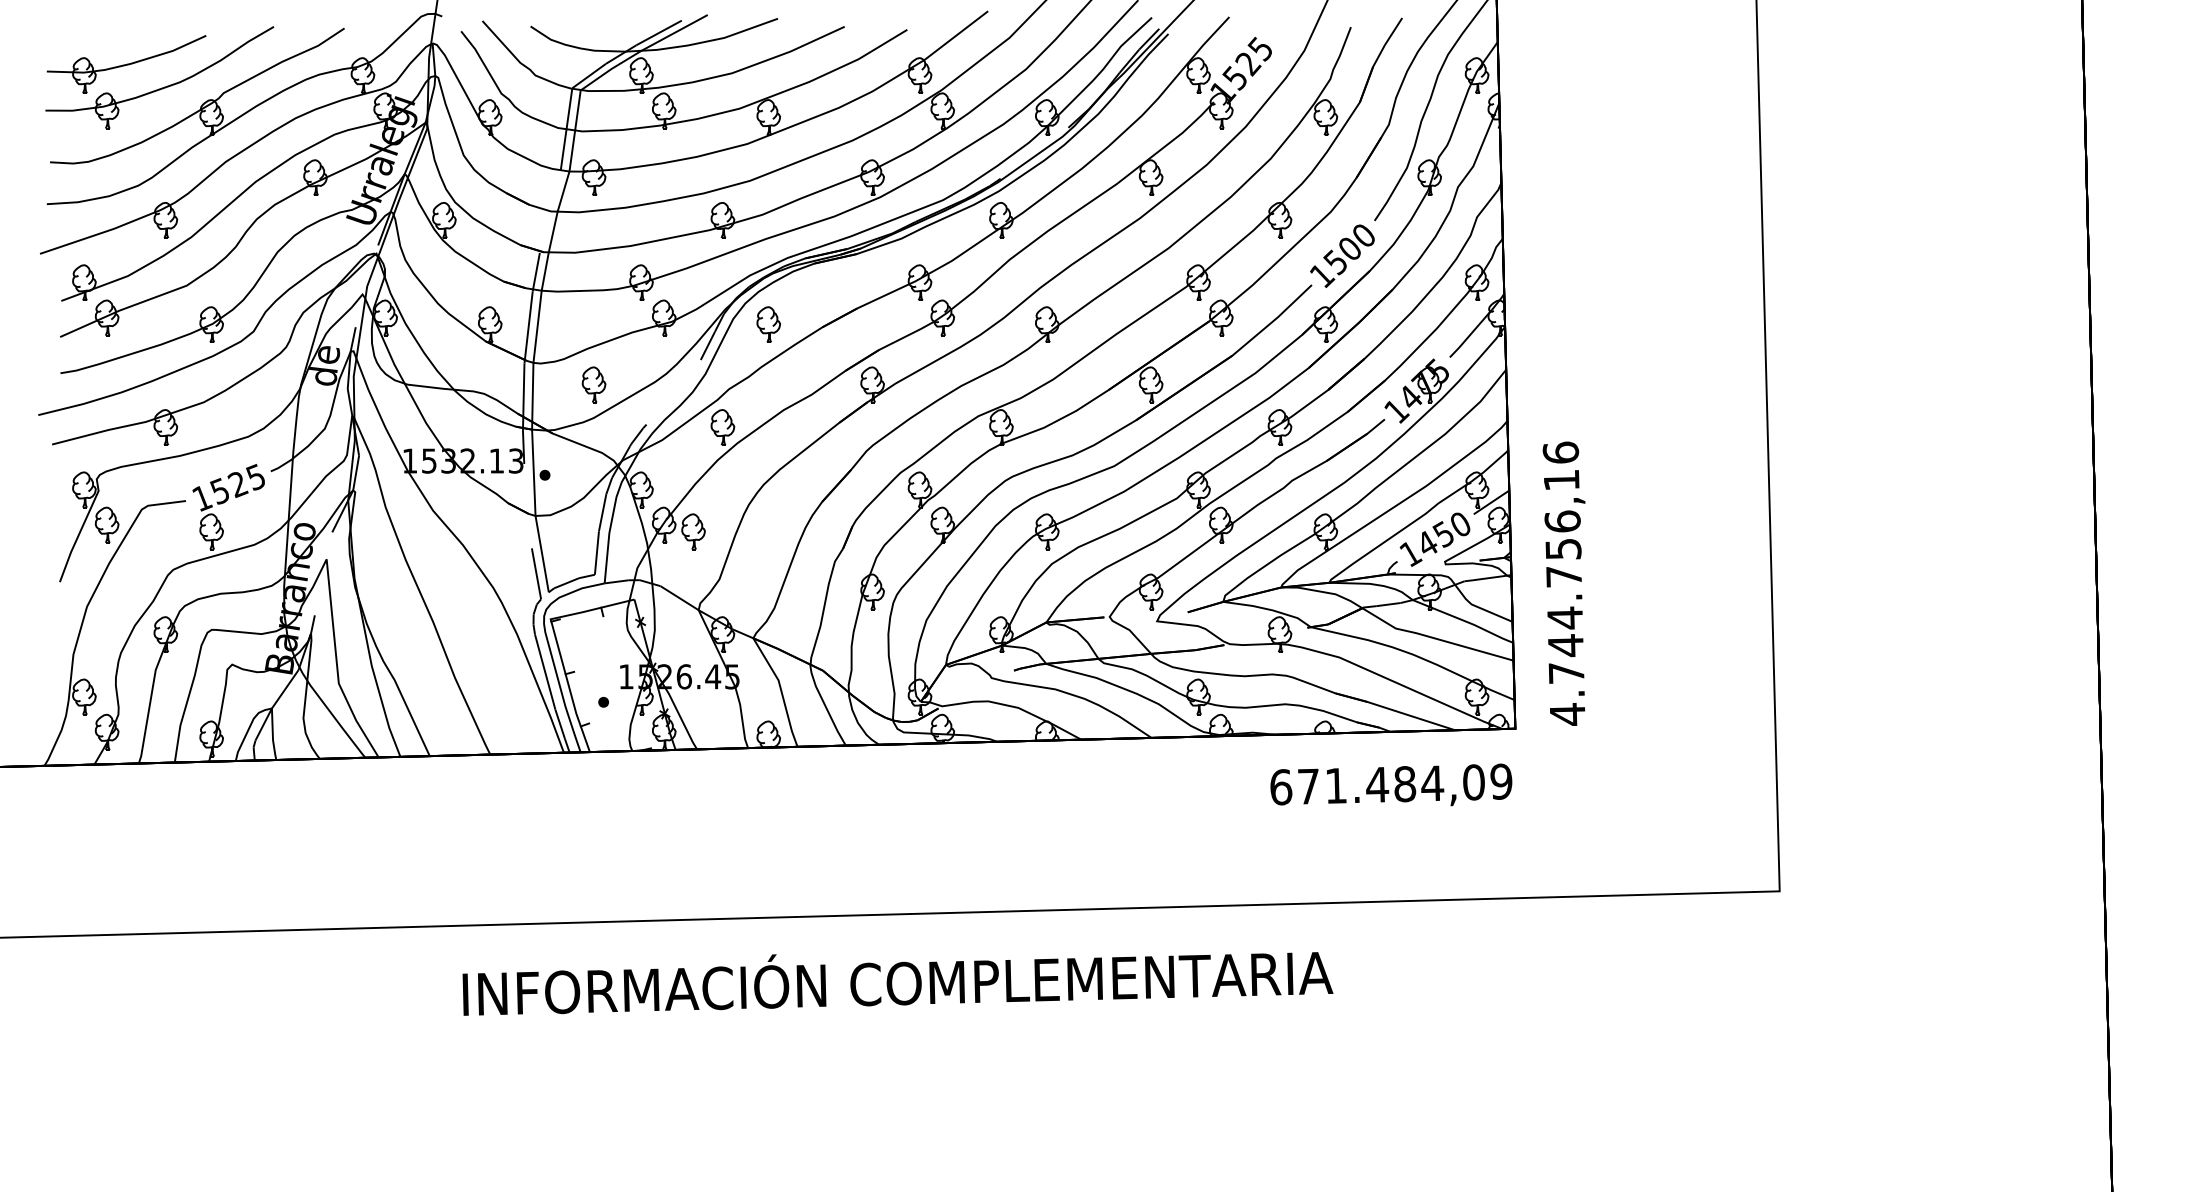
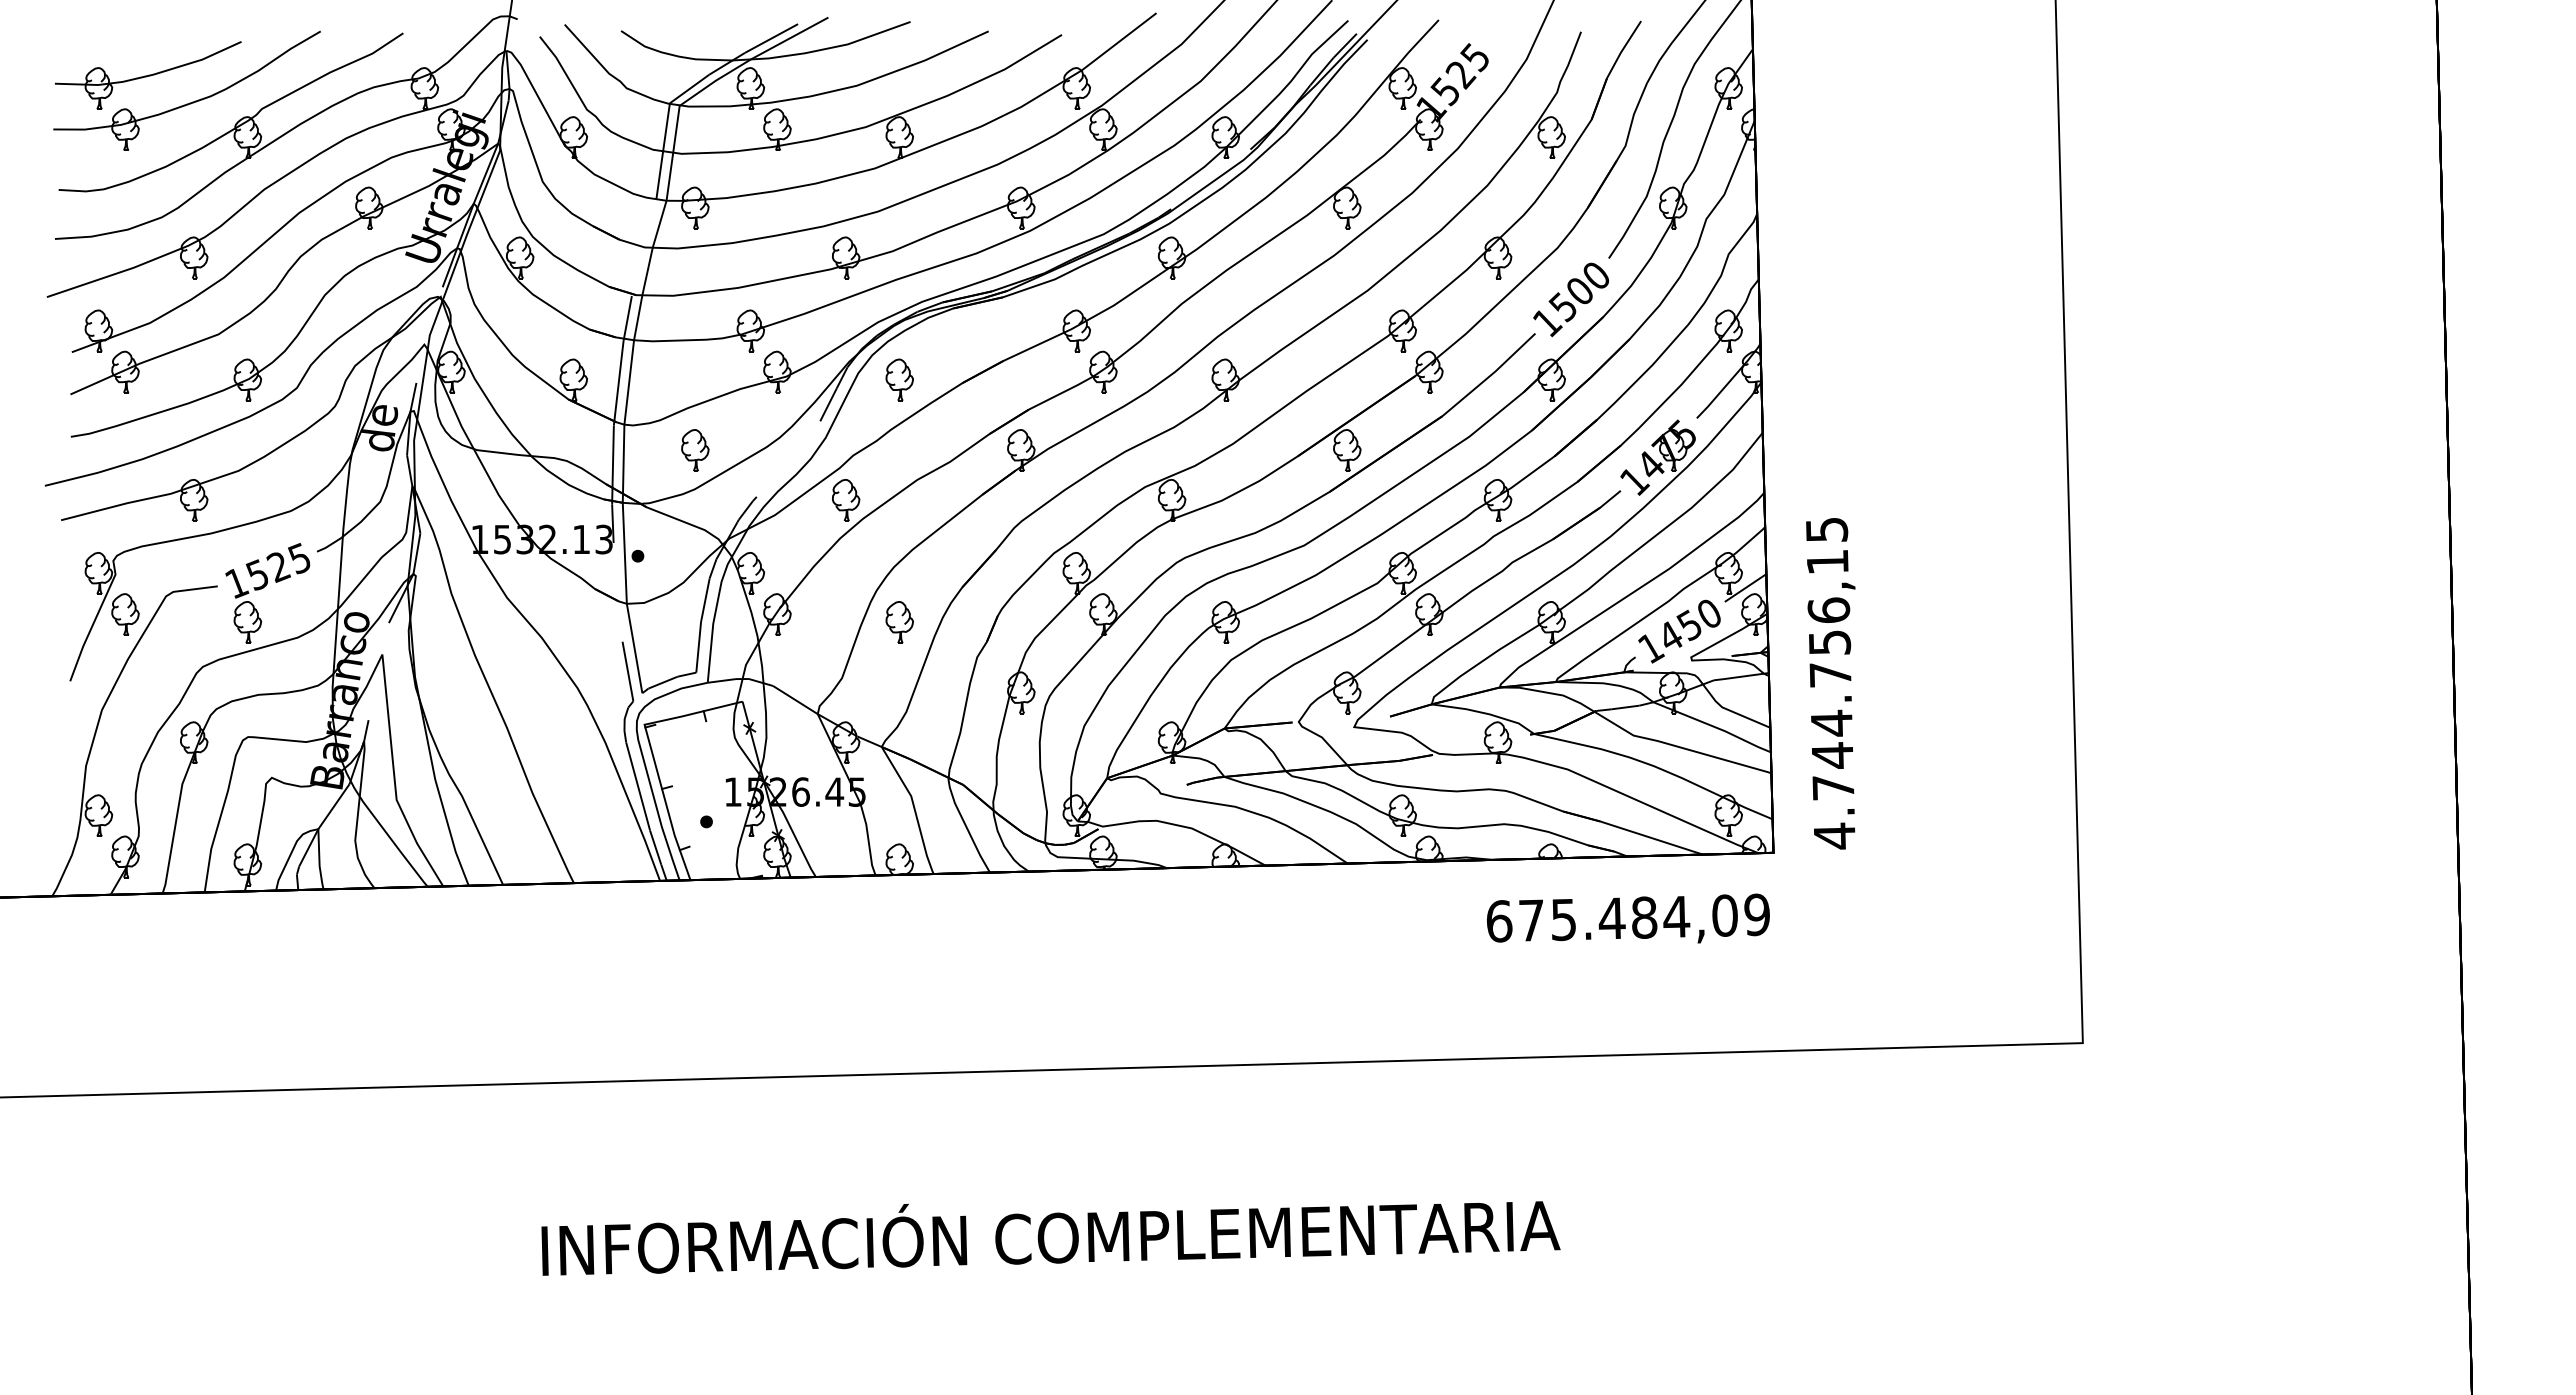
text: (1560, 452) -> (1826, 529), 4.744.756,16 -> 4.744.756,15
part: (693, 531) -> (899, 622), moved
text: (1335, 786) -> (1563, 920), 671.484,09 -> 675.484,09
text: (897, 983) -> (1050, 1238), moved

